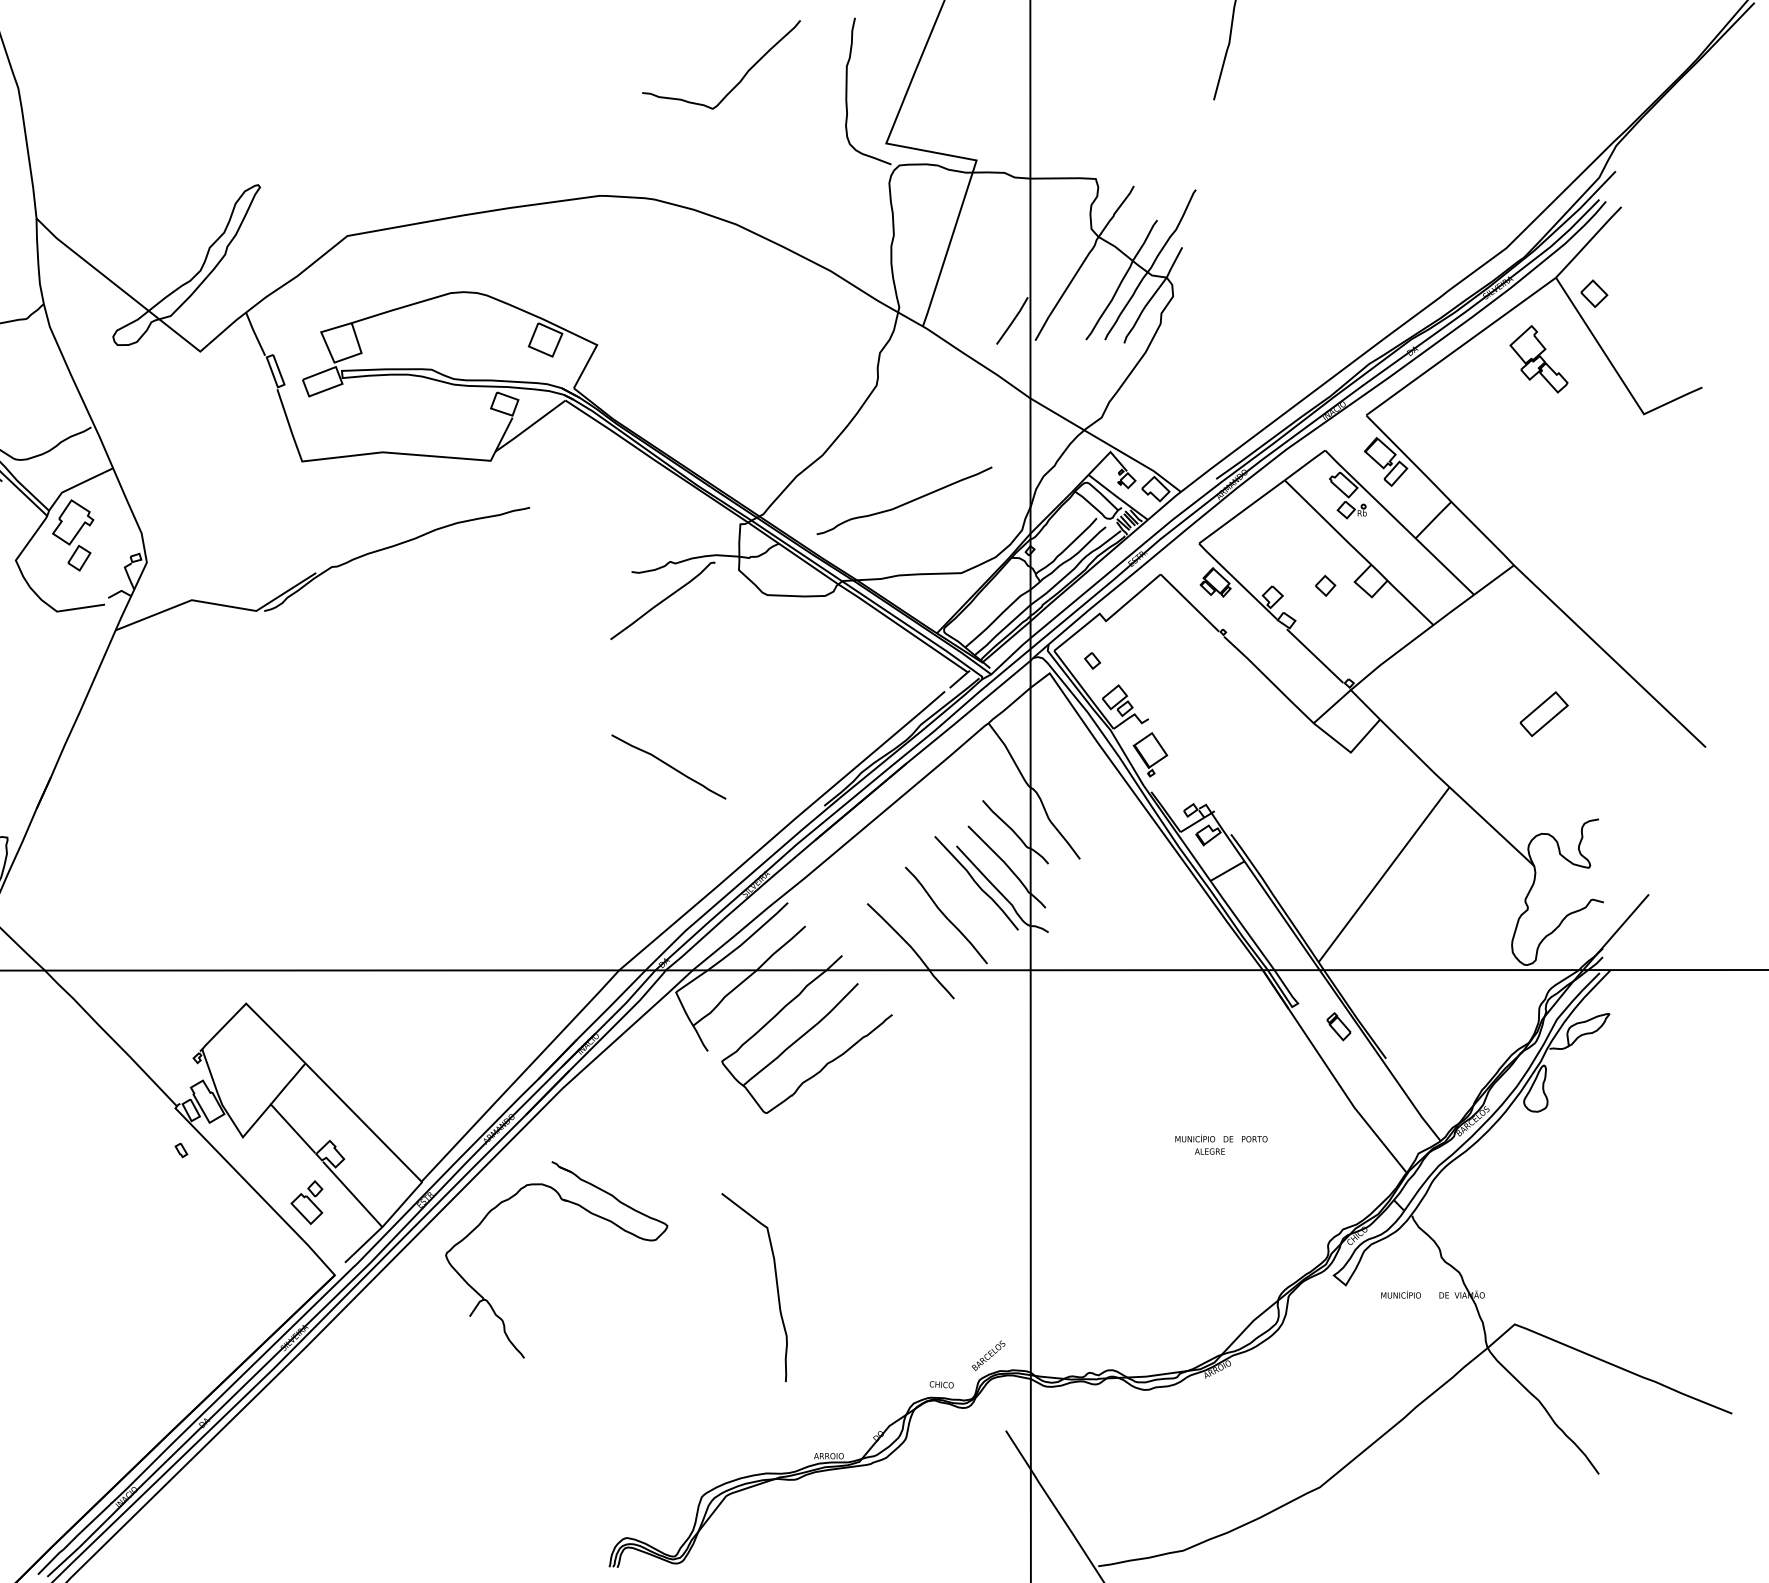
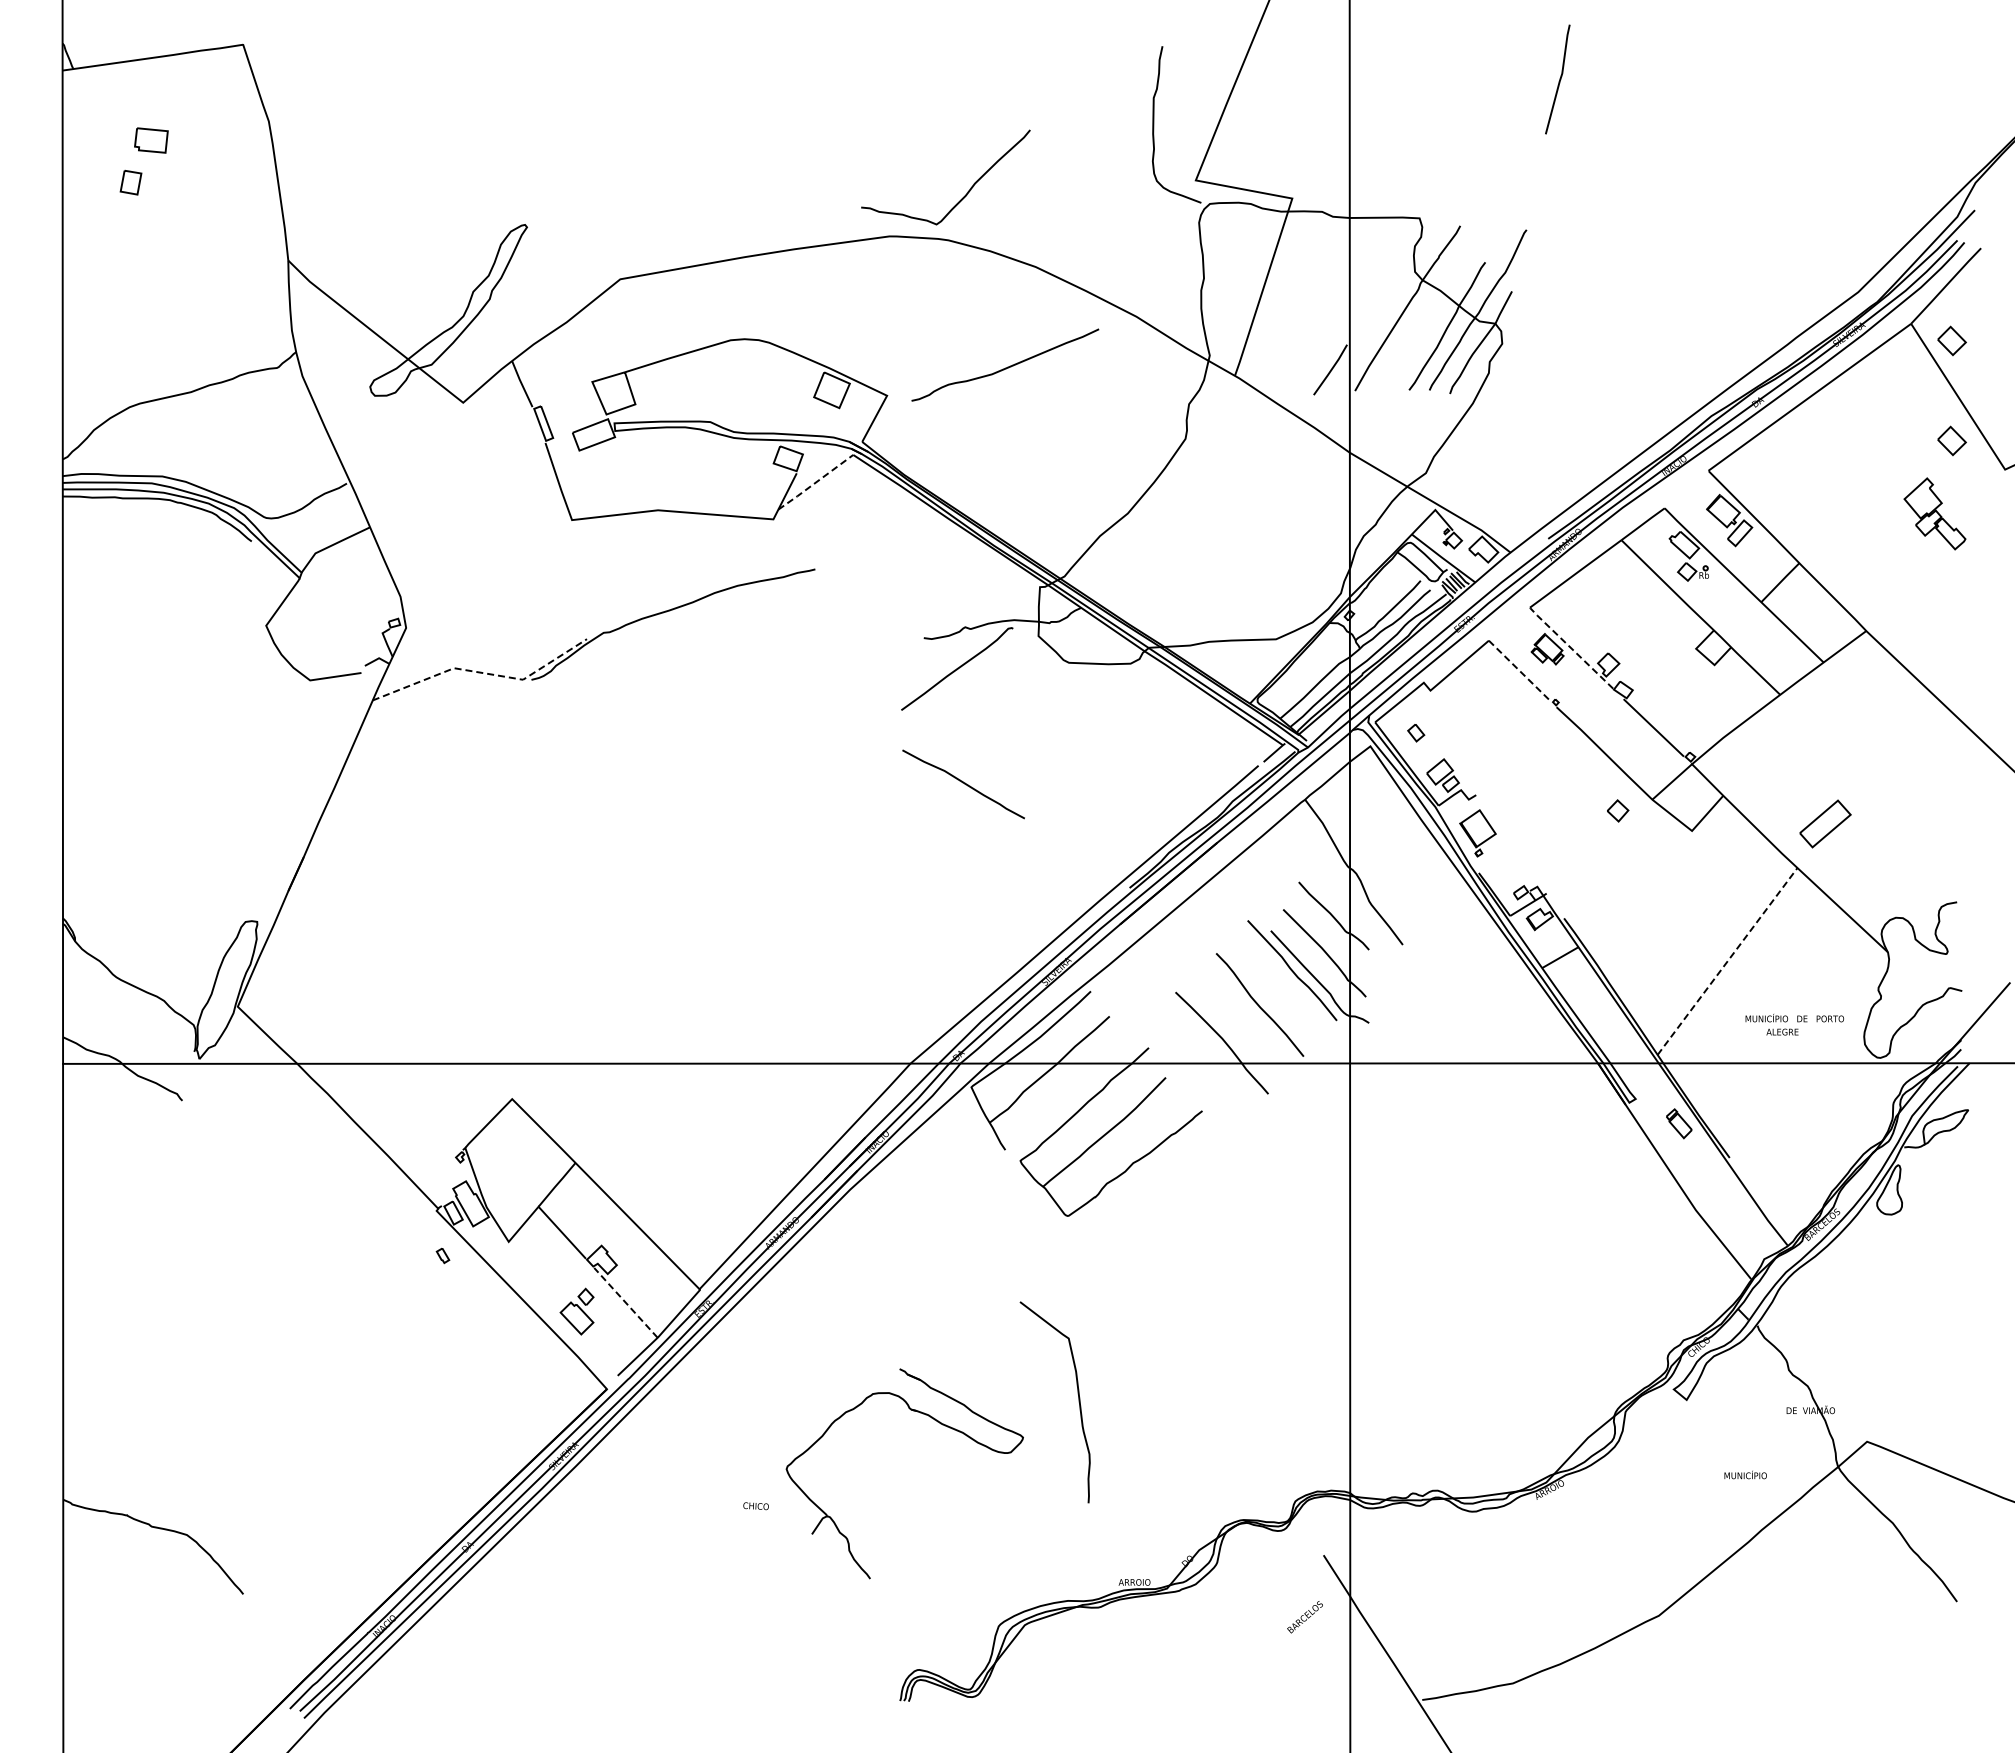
curve: (741, 77) -> (967, 191), moved
part: (1538, 358) -> (1934, 513), moved
part: (1593, 386) -> (1951, 440), added
line: (530, 426) -> (815, 482), solid -> dashed
curve: (906, 502) -> (1007, 366), moved
part: (72, 534) -> (326, 598), removed
line: (1237, 580) -> (1570, 647), solid -> dashed
part: (1326, 585) -> (1618, 810), moved
line: (1190, 603) -> (1520, 671), solid -> dashed
line: (218, 605) -> (482, 673), solid -> dashed
part: (1544, 713) -> (1825, 823), moved
curve: (668, 766) -> (963, 783), moved
line: (1384, 874) -> (1727, 961), solid -> dashed
text: (1221, 1144) -> (1794, 1024), moved
line: (352, 1194) -> (625, 1302), solid -> dashed
part: (587, 1211) -> (937, 1422), moved
text: (1400, 1294) -> (1745, 1474), moved
text: (988, 1356) -> (1304, 1617), moved
text: (941, 1385) -> (755, 1506), moved

